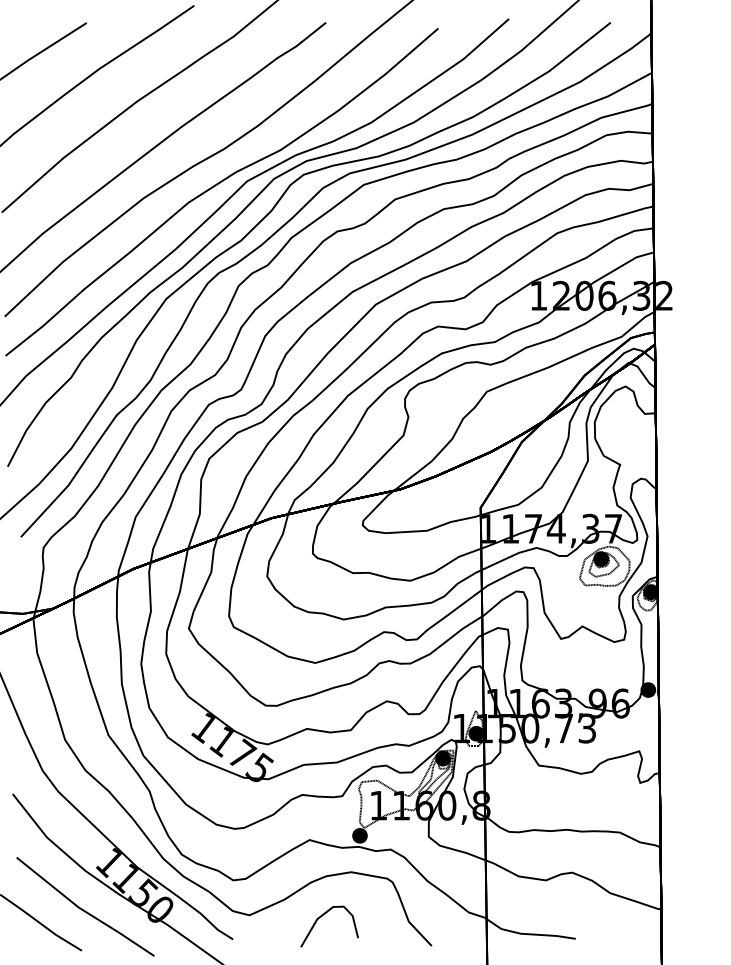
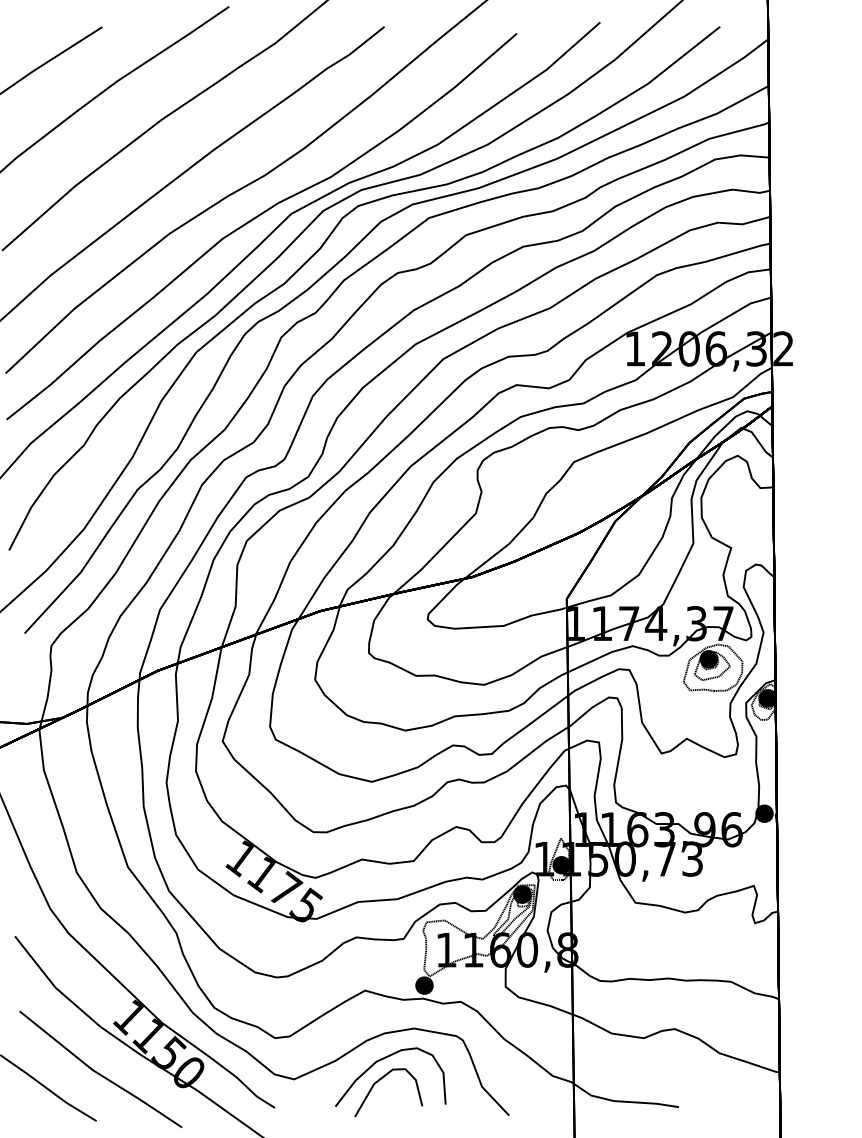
curve: (323, 899) -> (381, 1060), added

